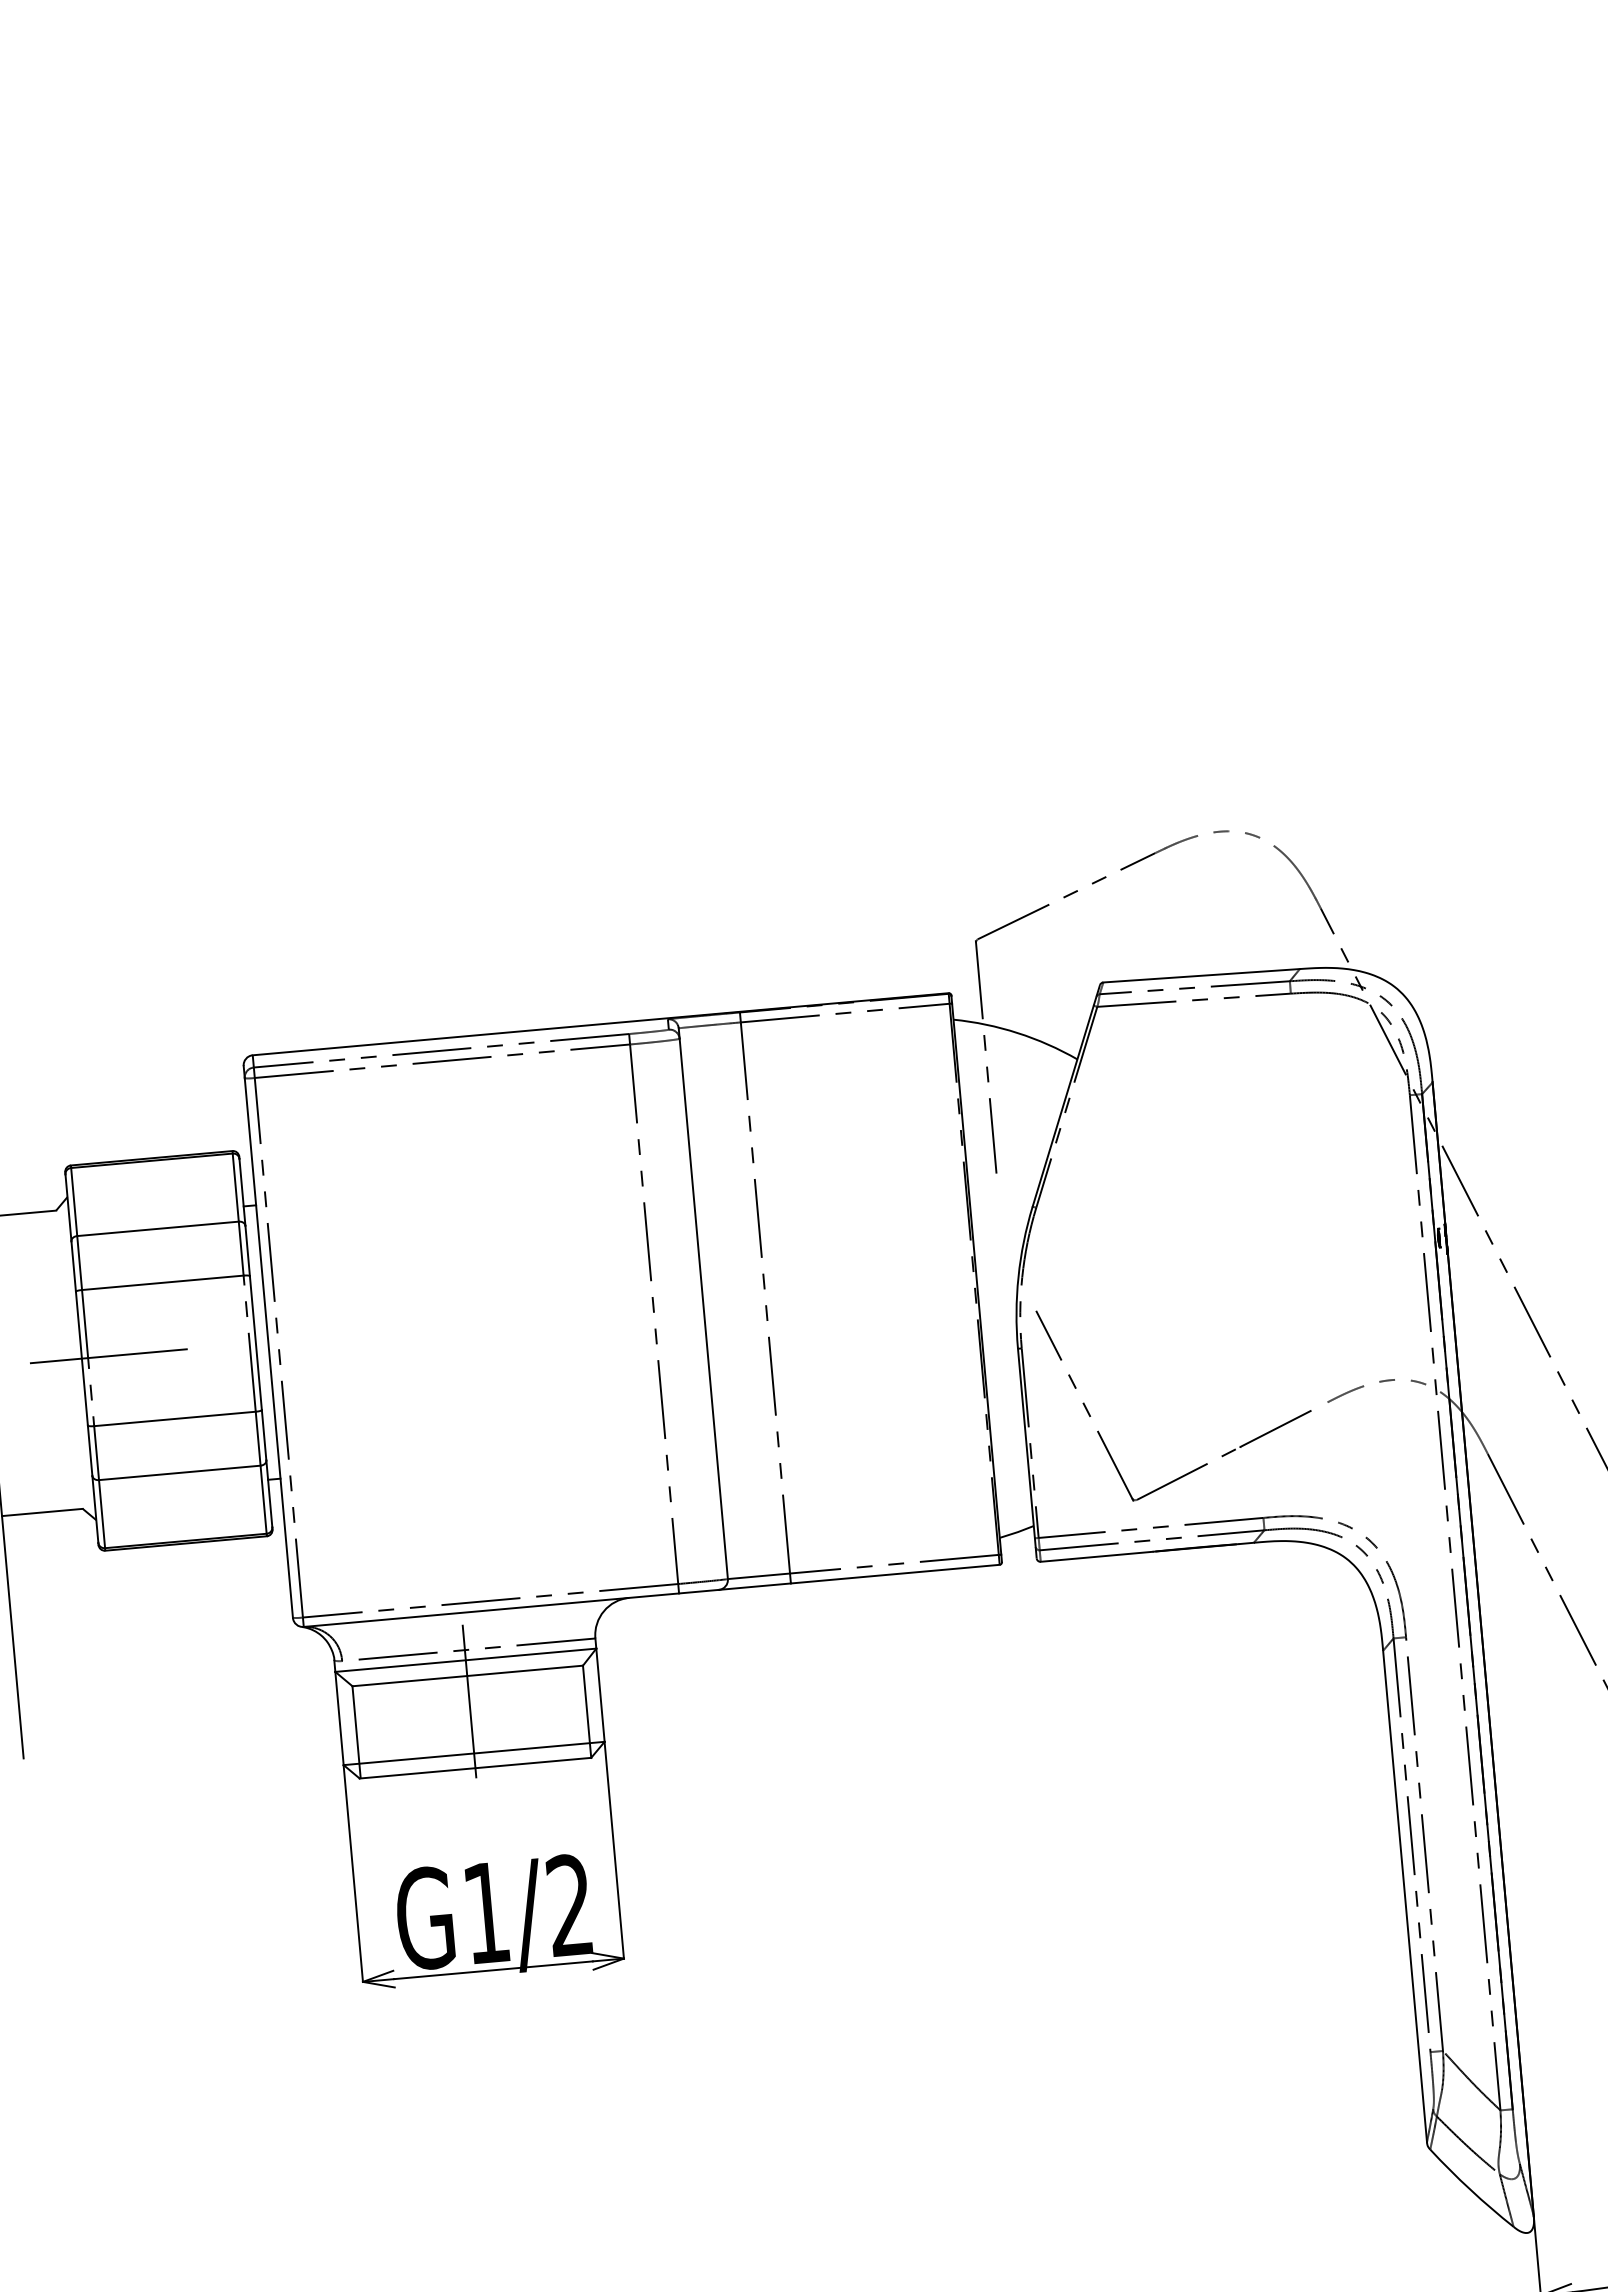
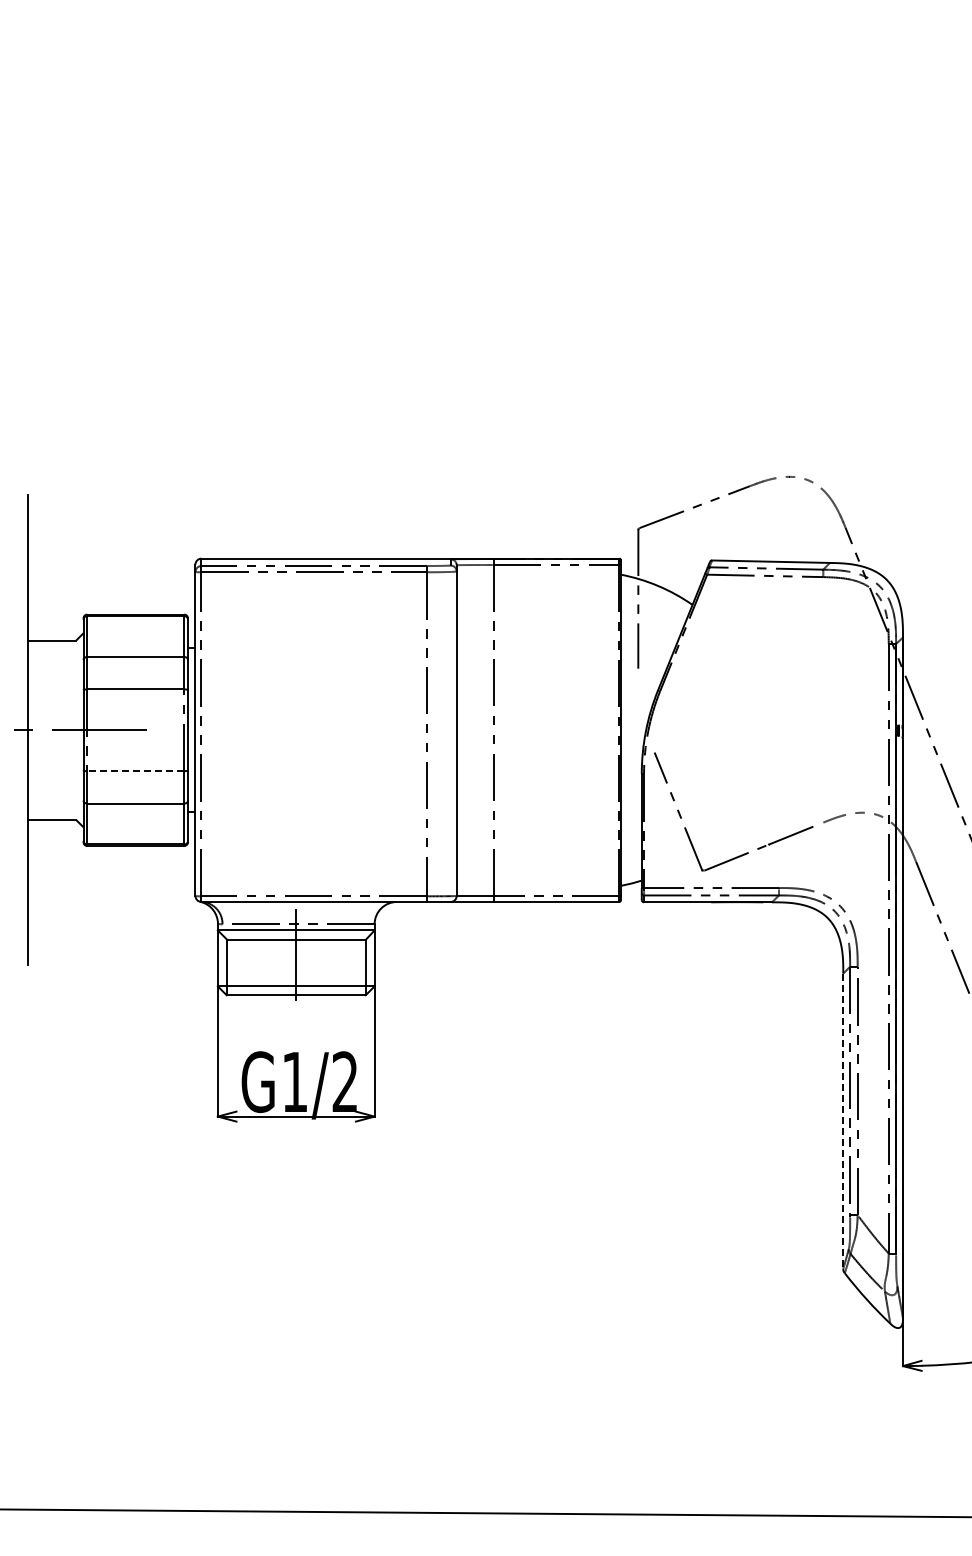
line: (174, 1419) -> (135, 771), solid -> dashed
line: (1405, 1897) -> (843, 1121), solid -> dashed

